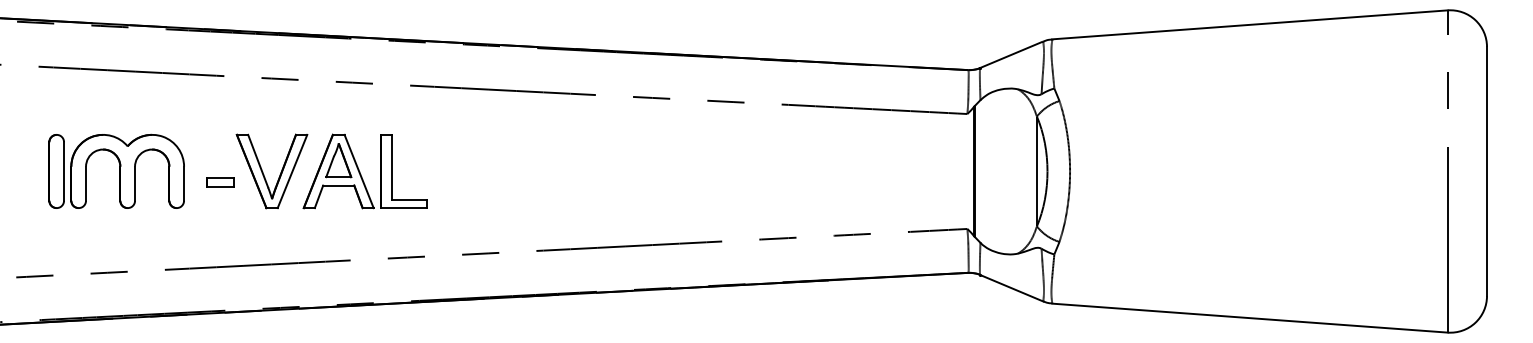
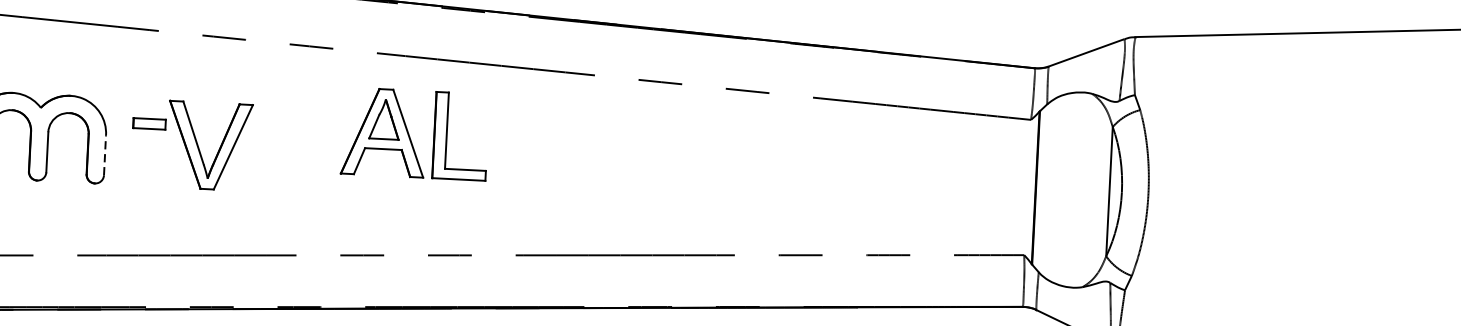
part: (364, 171) -> (414, 134), moved
part: (220, 182) -> (149, 124), moved
line: (184, 183) -> (105, 154), solid -> dashed

